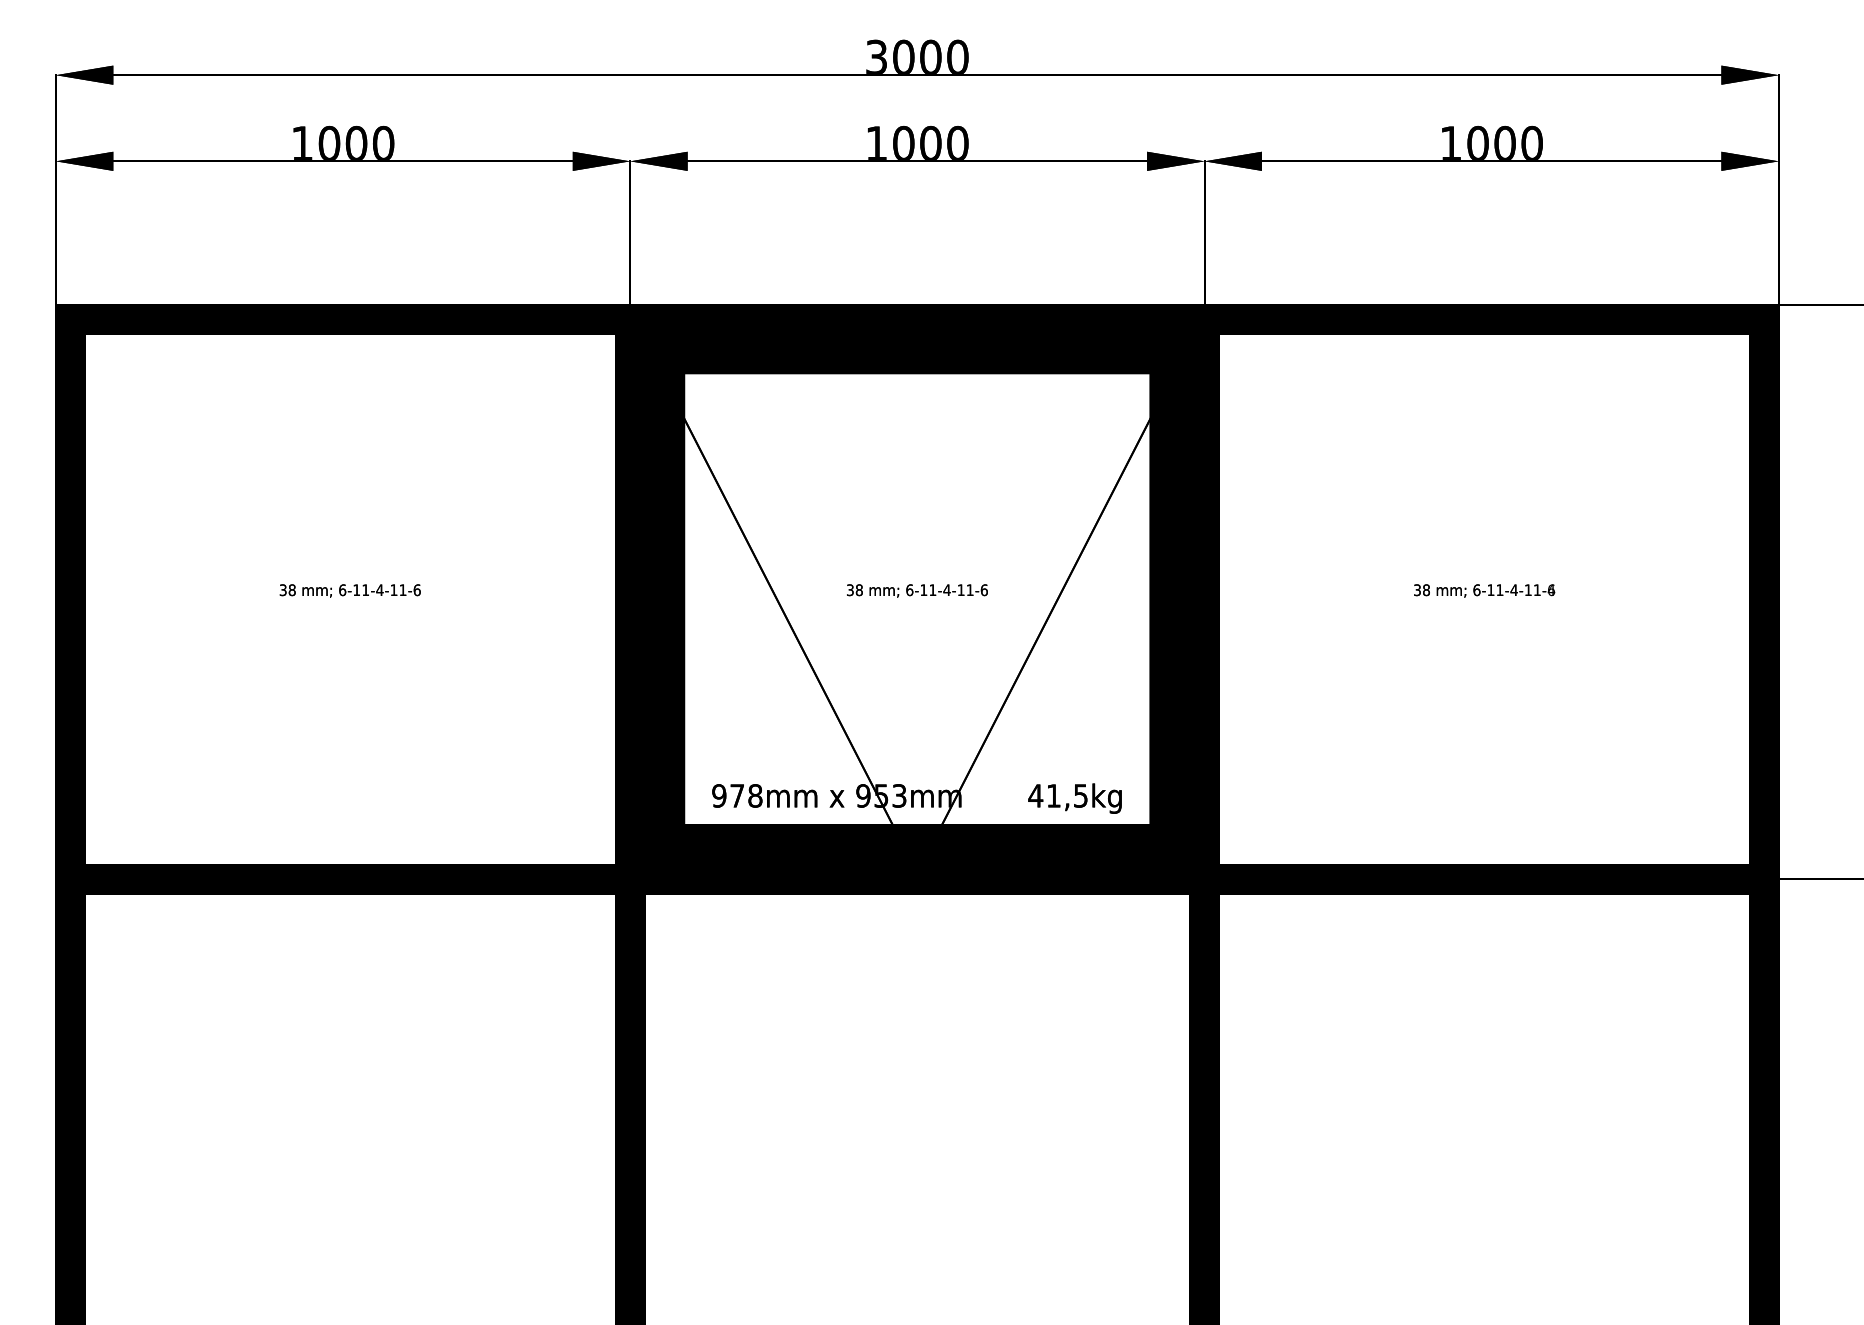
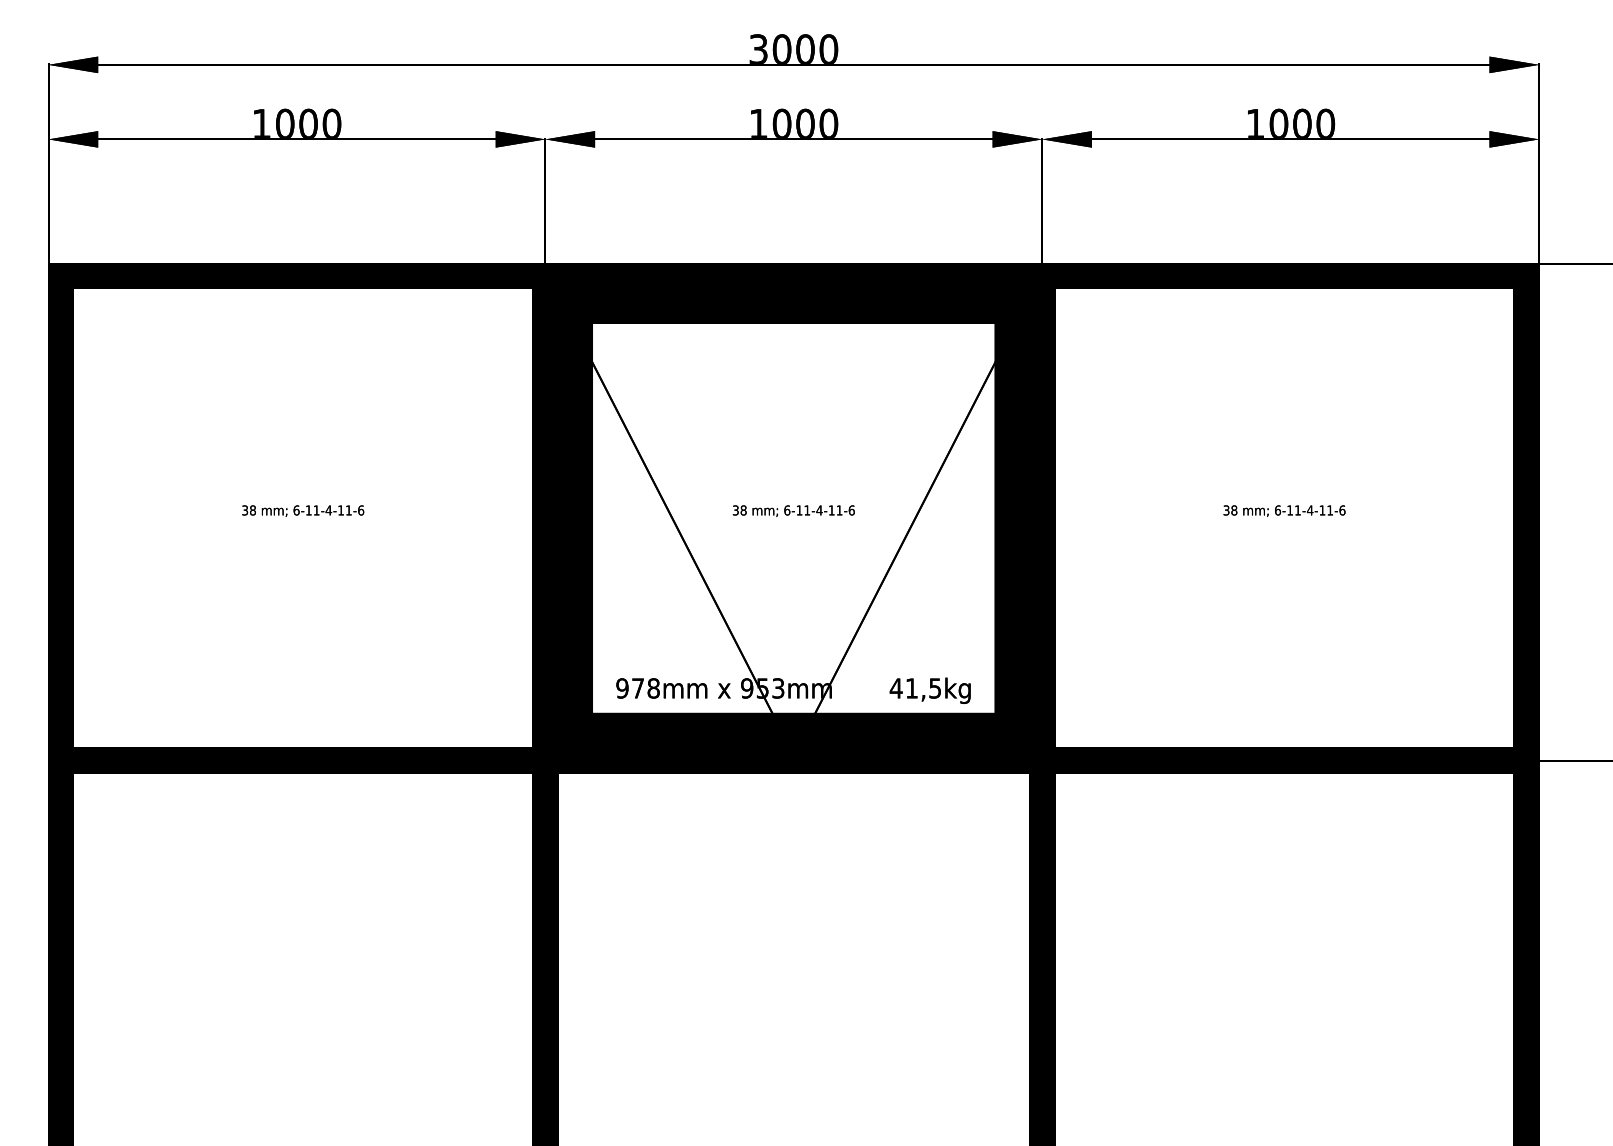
text: (1551, 590) -> (1342, 510), 6-11-4-11-4 -> 6-11-4-11-6

